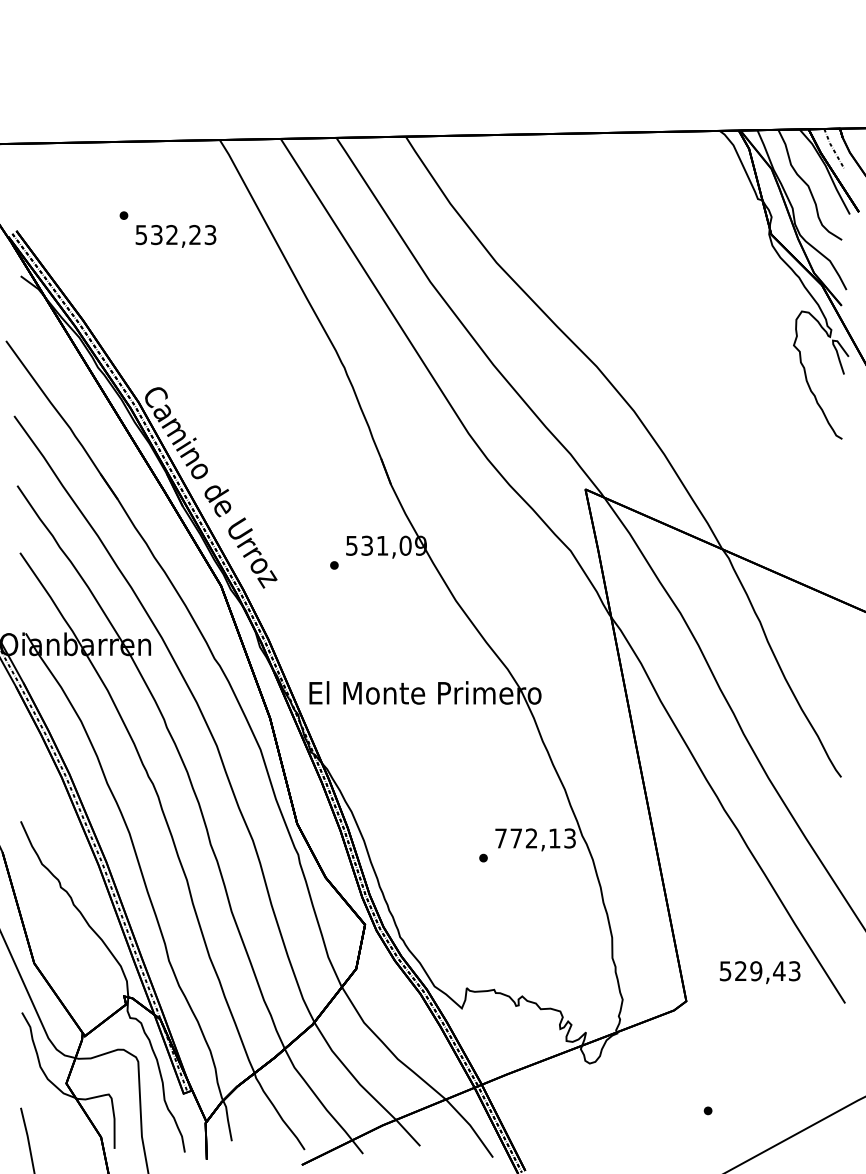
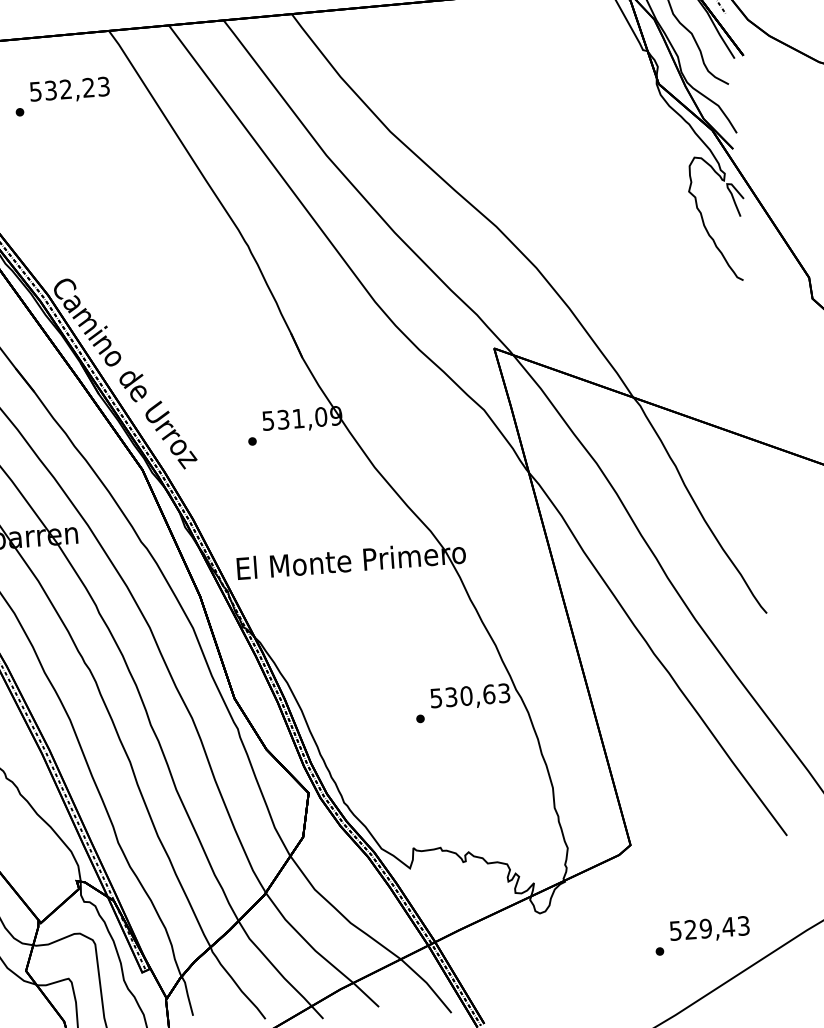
text: (175, 236) -> (69, 90), moved
text: (527, 838) -> (462, 696), 772,13 -> 530,63
text: (759, 972) -> (709, 929), moved

